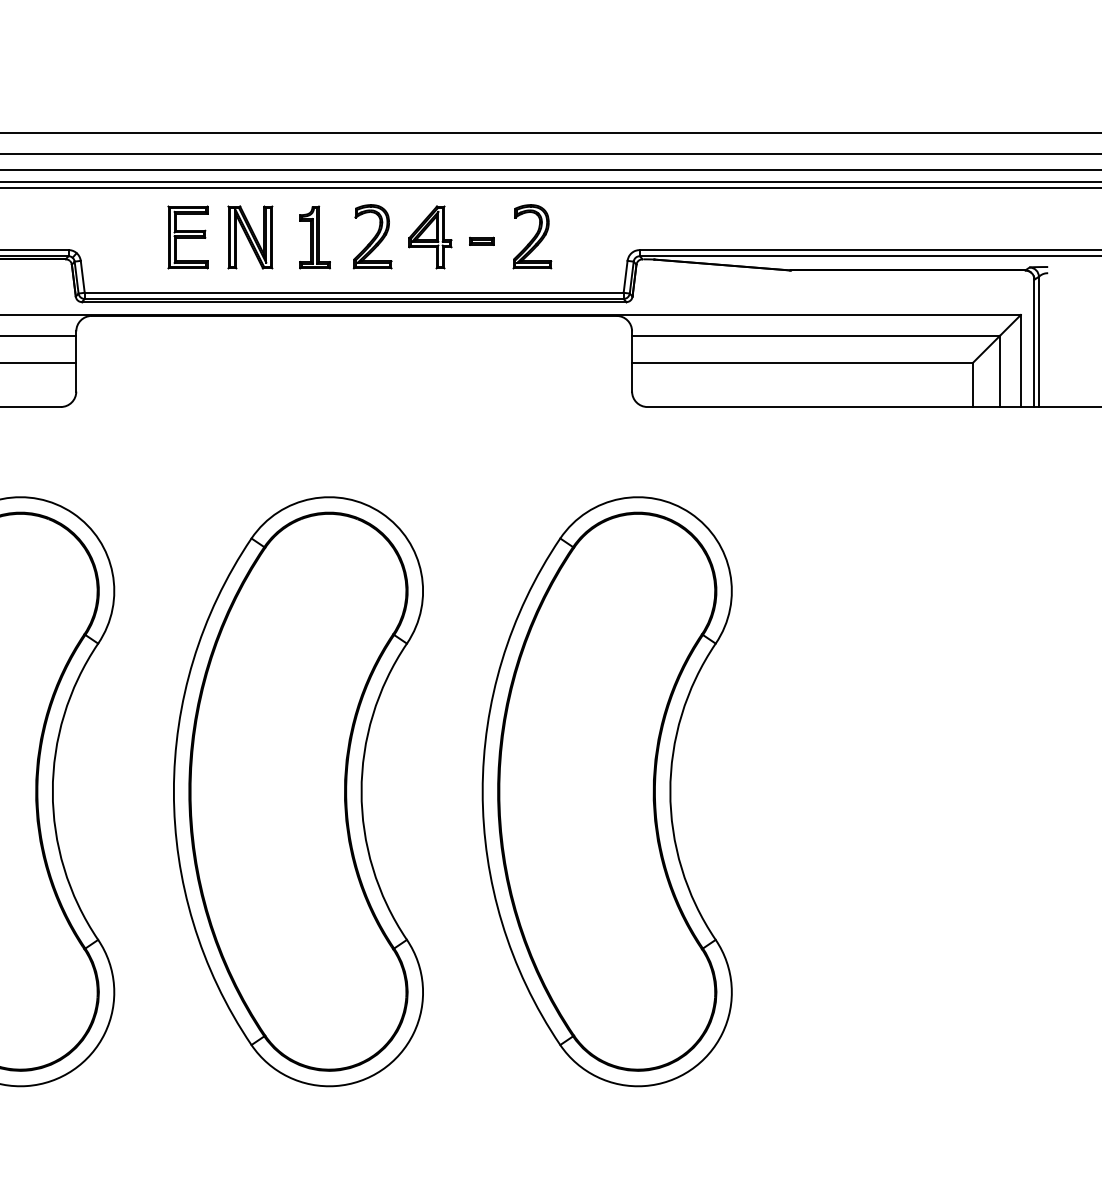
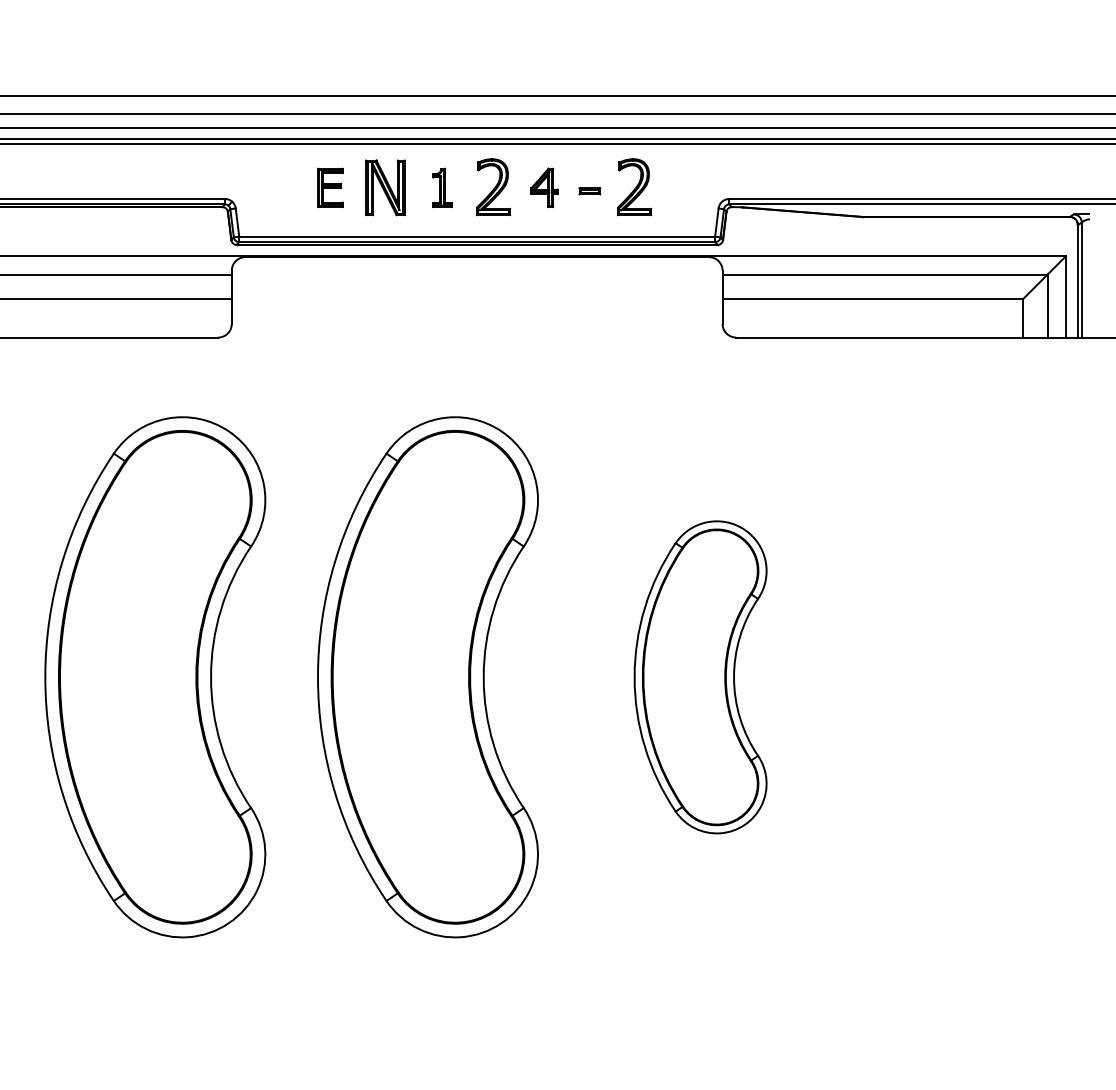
part: (188, 237) -> (330, 187), size x0.7
part: (314, 237) -> (442, 187), size x0.7
part: (430, 237) -> (544, 187), size x0.7
part: (607, 791) -> (700, 677), size x0.6

